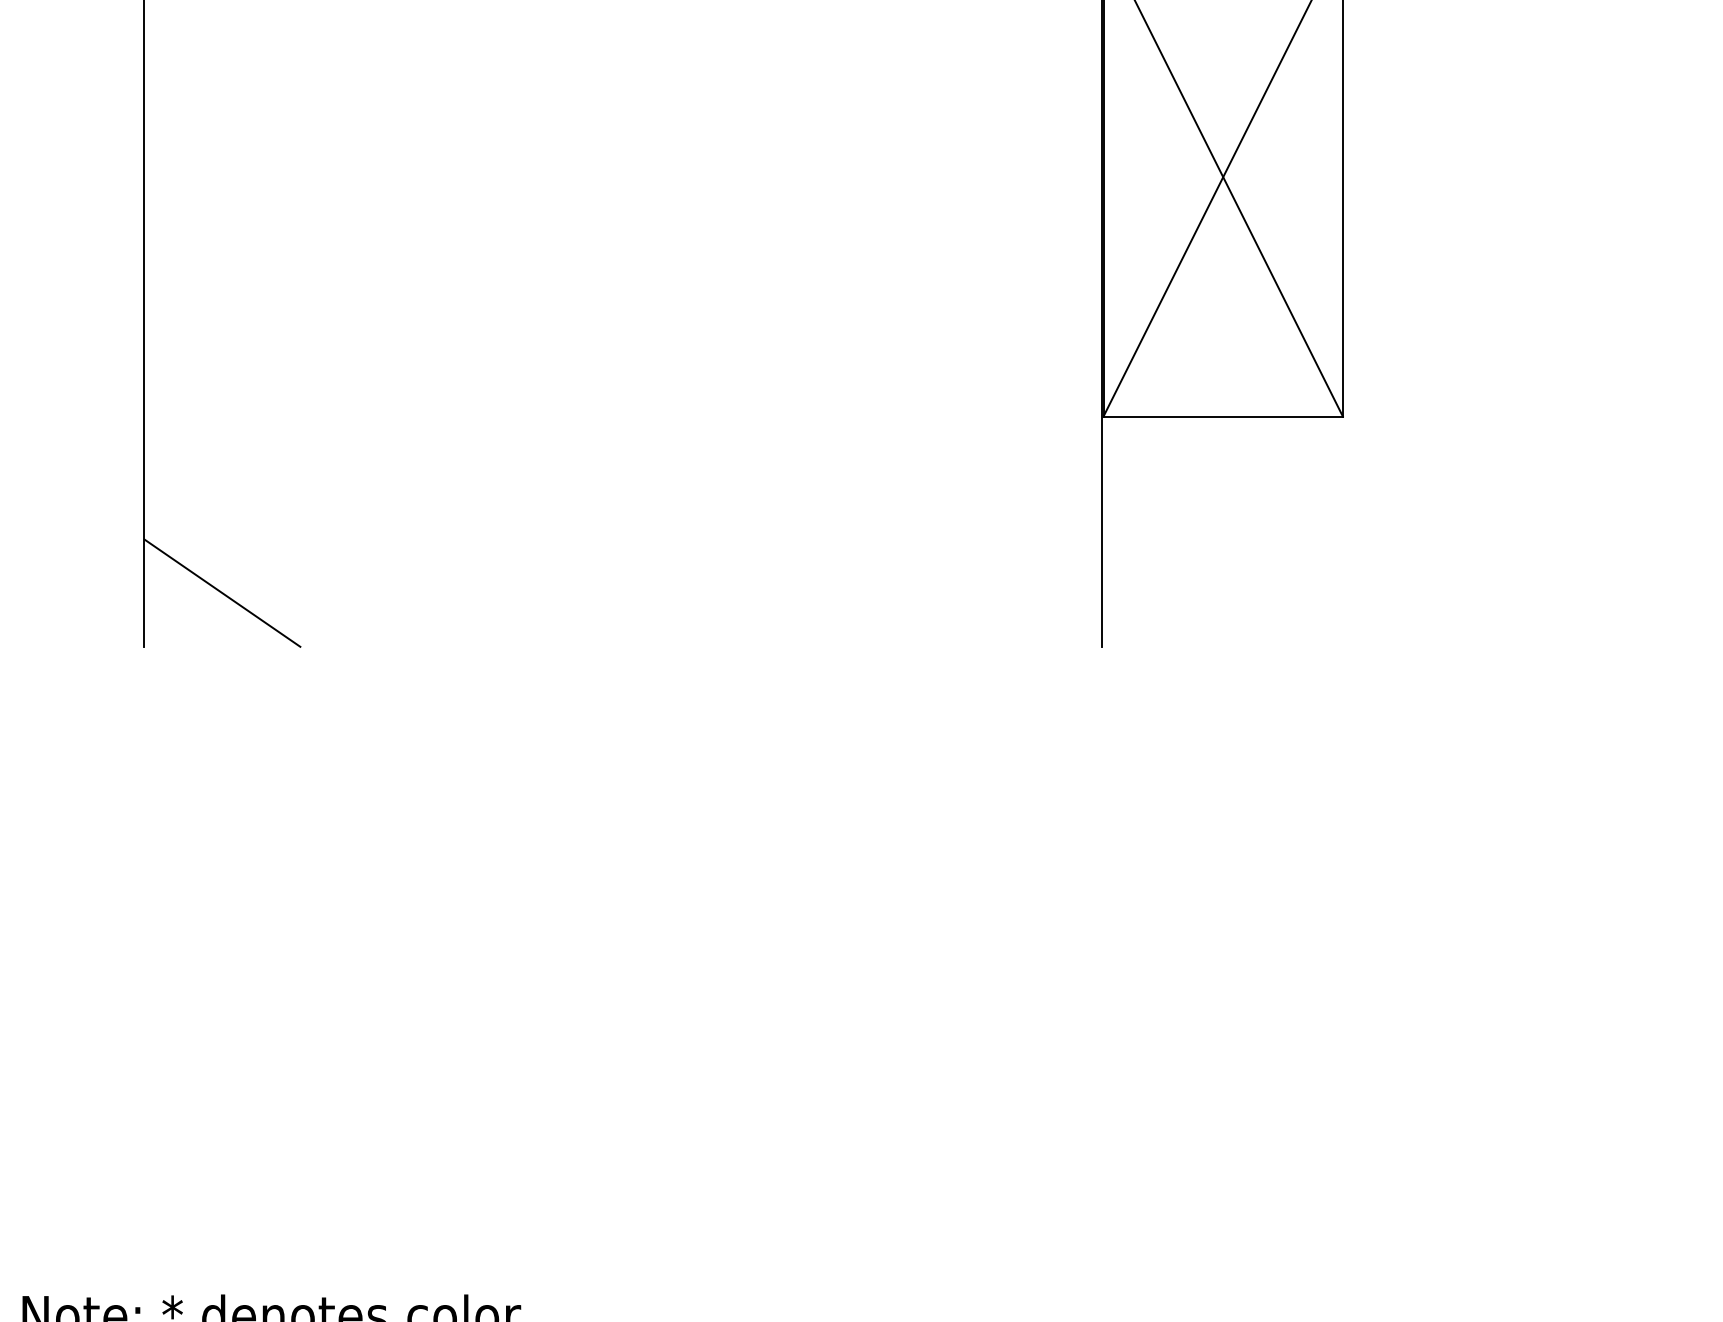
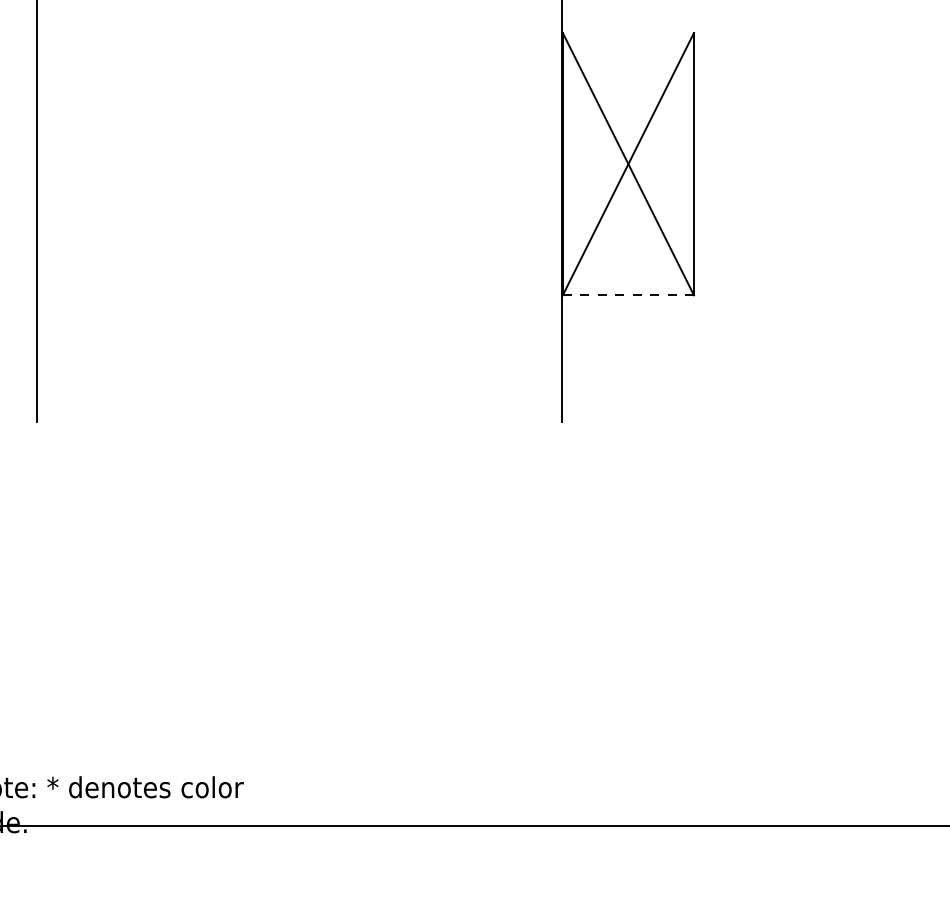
line: (1223, 416) -> (628, 295), solid -> dashed
hatch: (222, 592) -> (80, 391), removed

